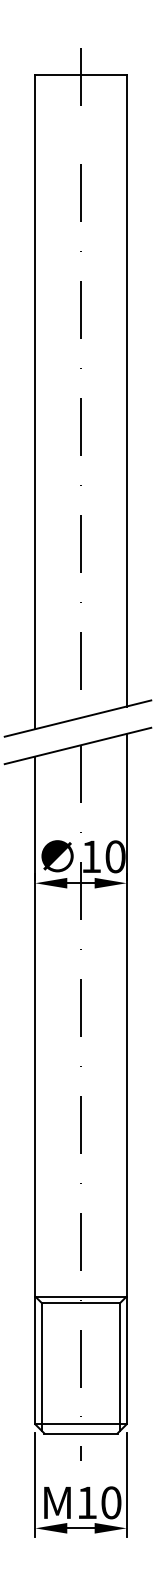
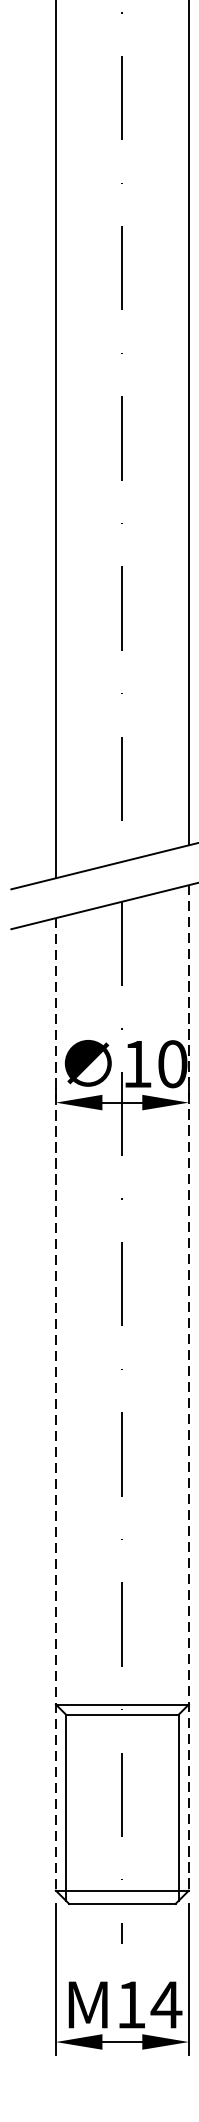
line: (126, 1079) -> (188, 1388), solid -> dashed
line: (35, 1090) -> (56, 1404), solid -> dashed
text: (111, 1502) -> (166, 2004), M10 -> M14

